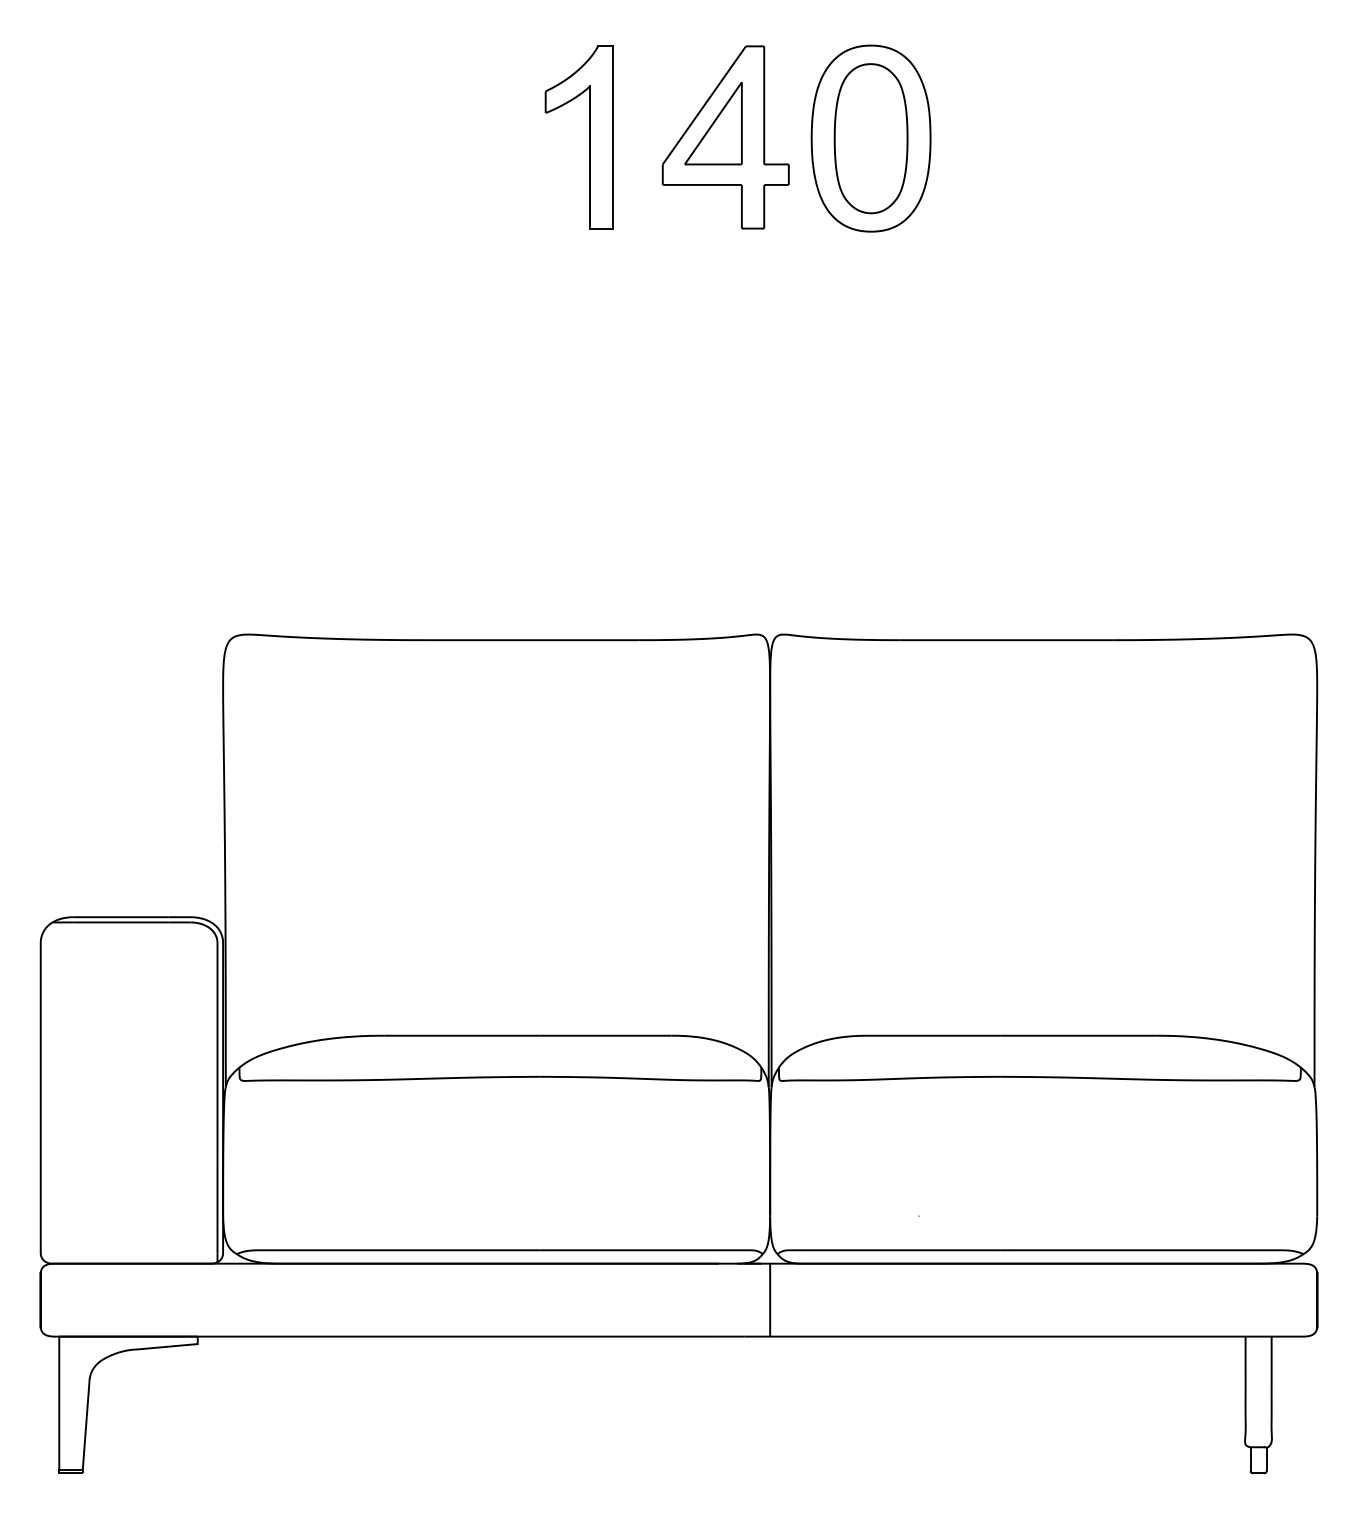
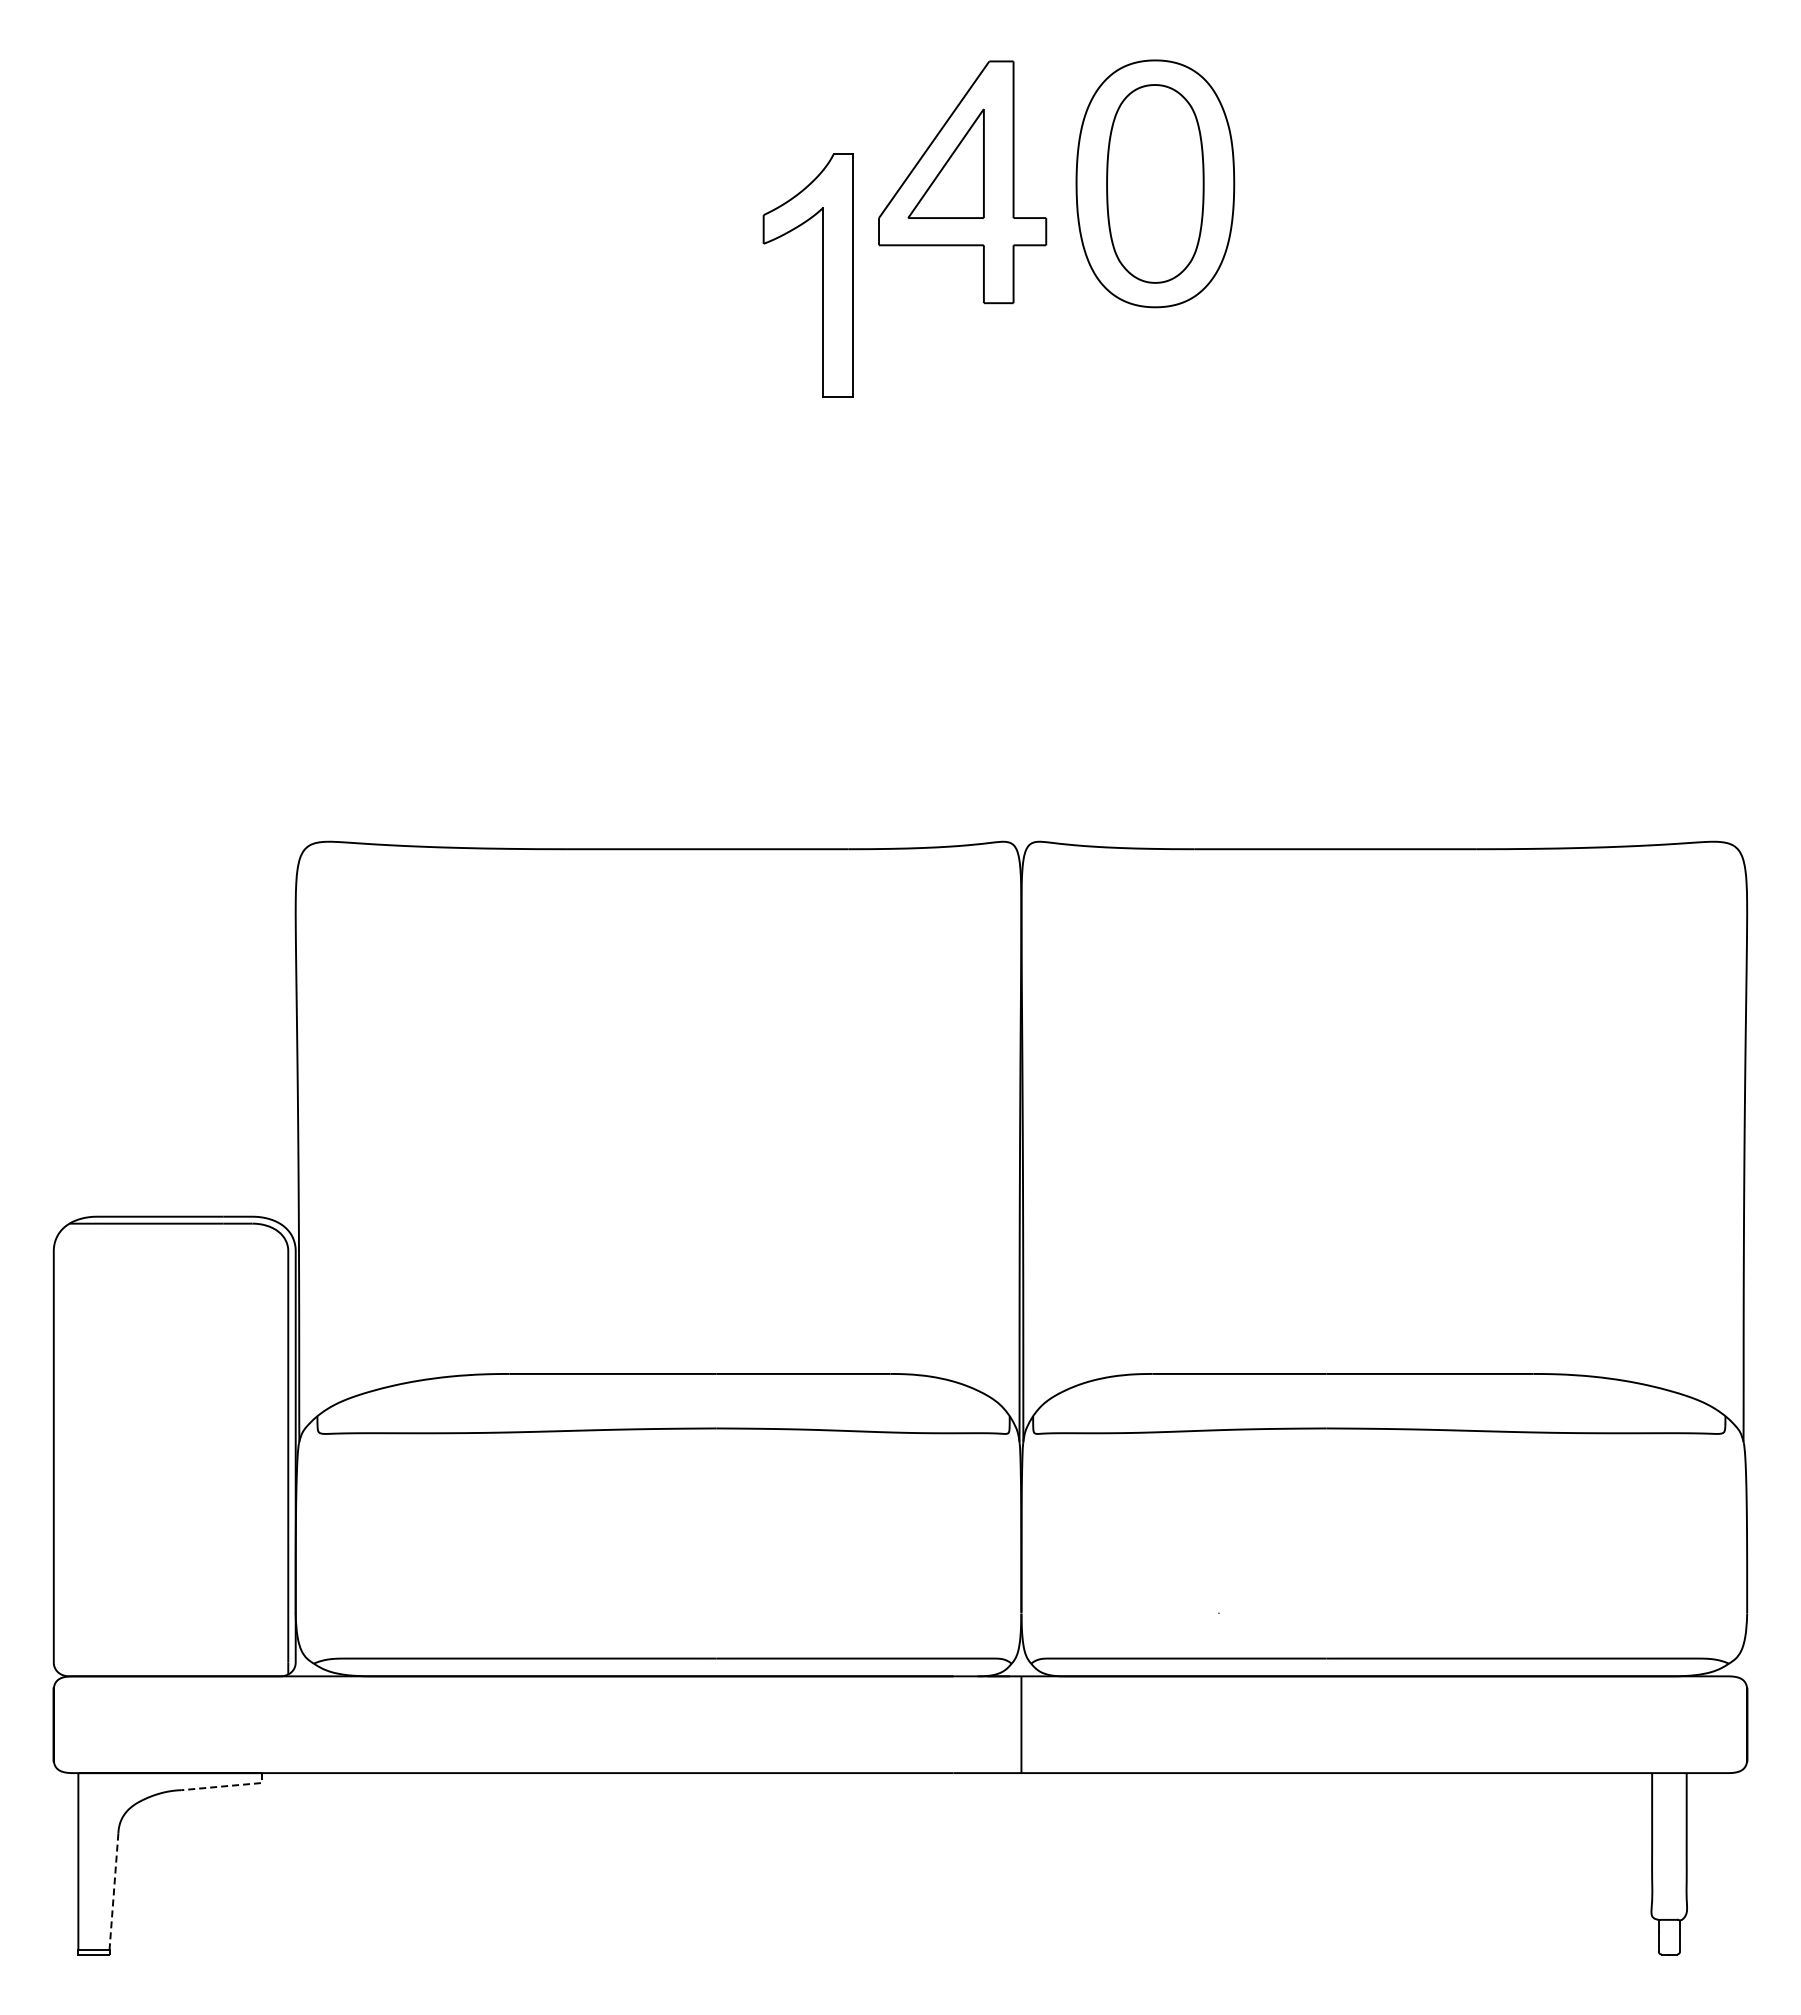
part: (590, 136) -> (822, 275), moved
line: (171, 1346) -> (227, 1786), solid -> dashed
line: (85, 1426) -> (113, 1892), solid -> dashed

